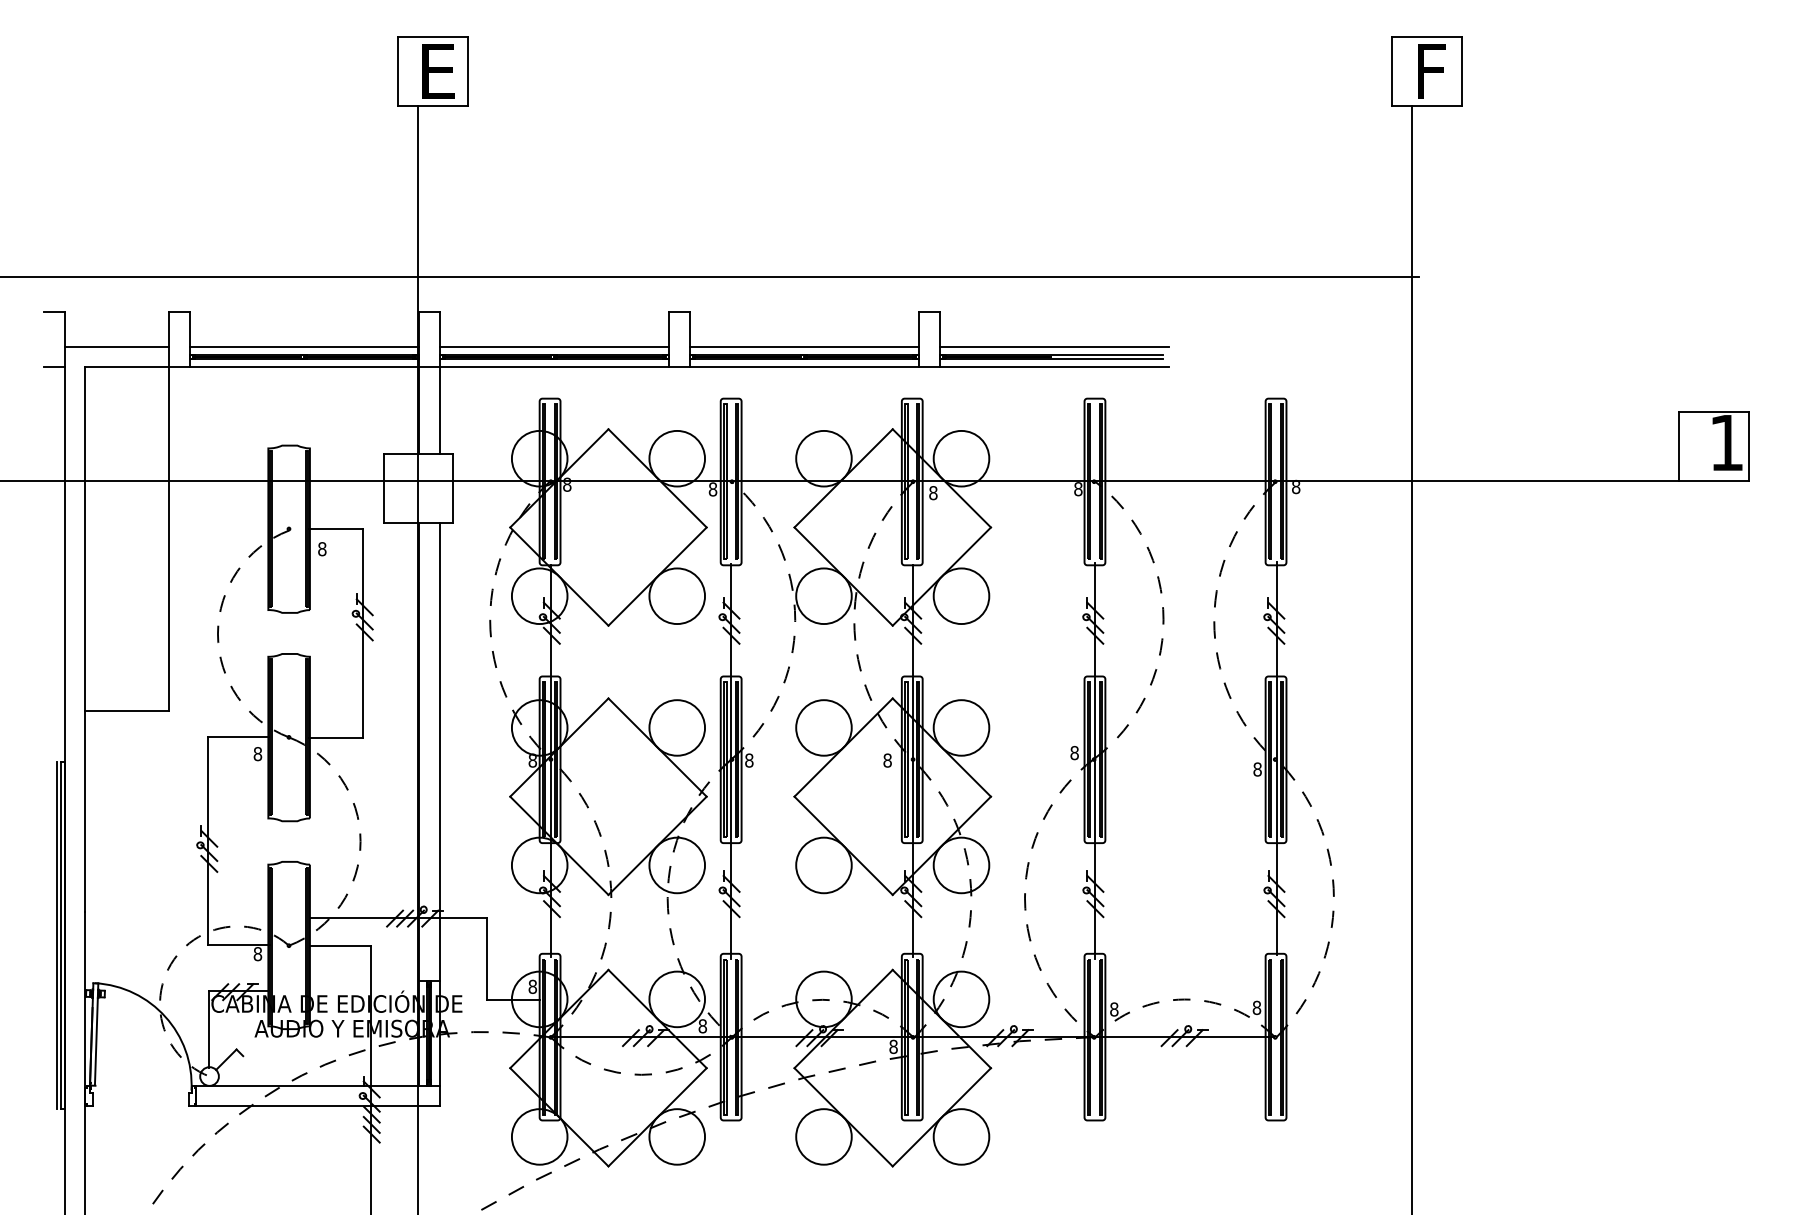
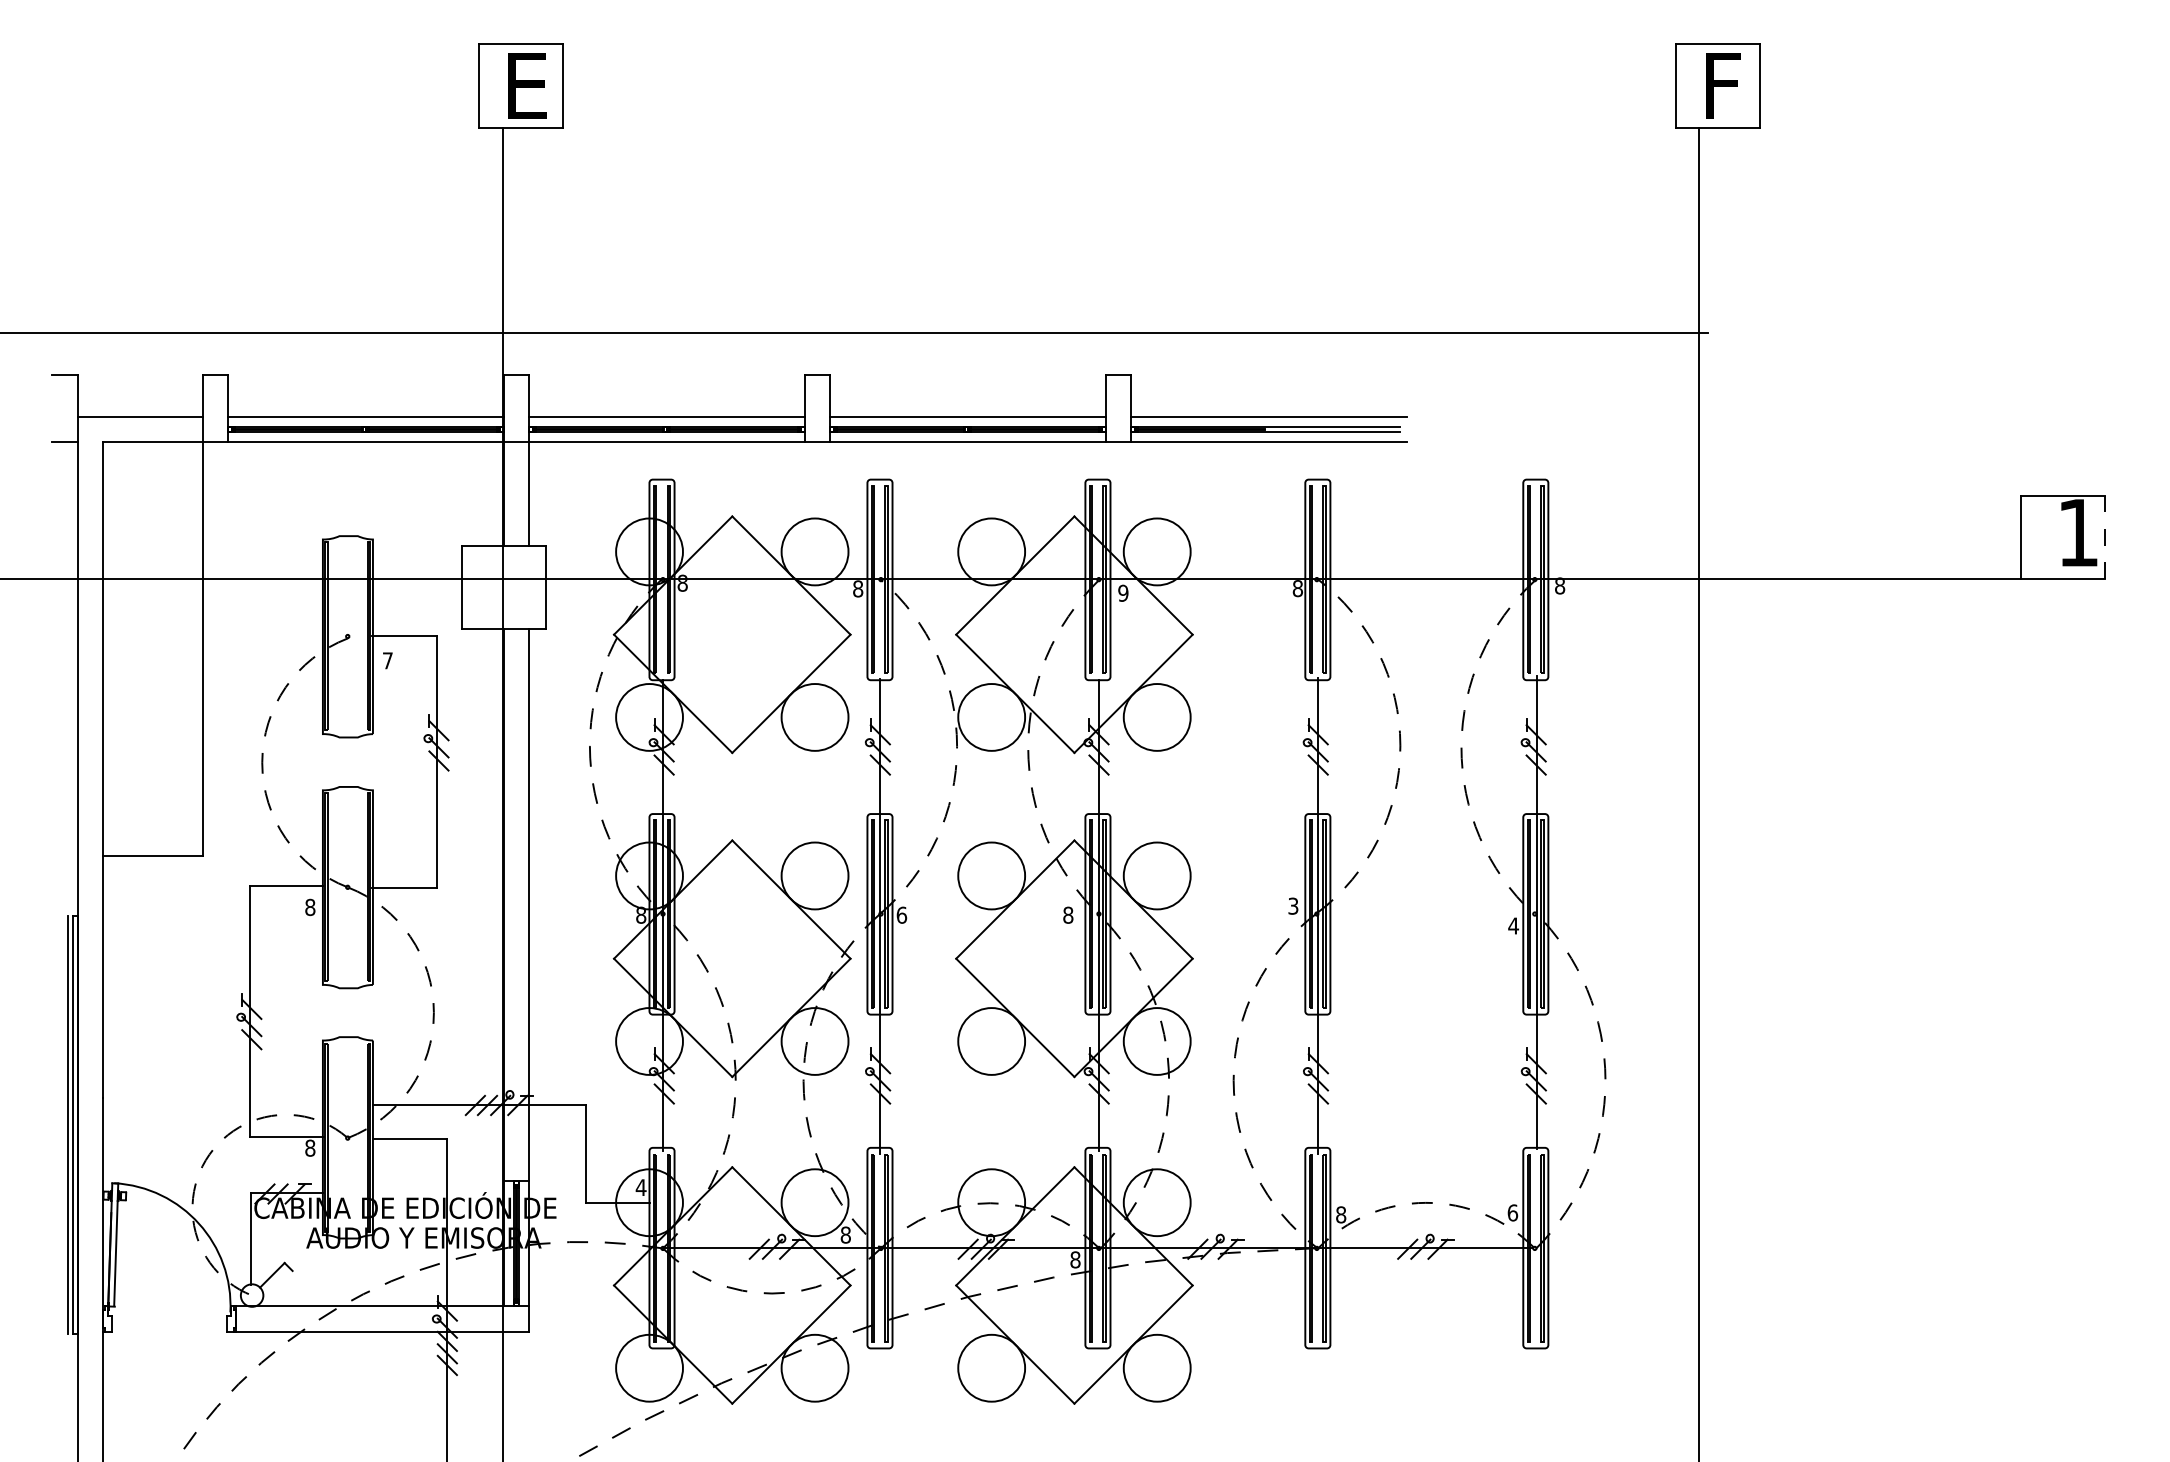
line: (1748, 446) -> (2104, 537), solid -> dashed
text: (933, 492) -> (1123, 592), 8 -> 9
text: (322, 548) -> (387, 660), 8 -> 7
text: (1074, 752) -> (1293, 905), 8 -> 3
text: (749, 759) -> (901, 914), 8 -> 6
text: (1257, 769) -> (1513, 925), 8 -> 4
text: (532, 986) -> (640, 1187), 8 -> 4
text: (1256, 1007) -> (1512, 1212), 8 -> 6

